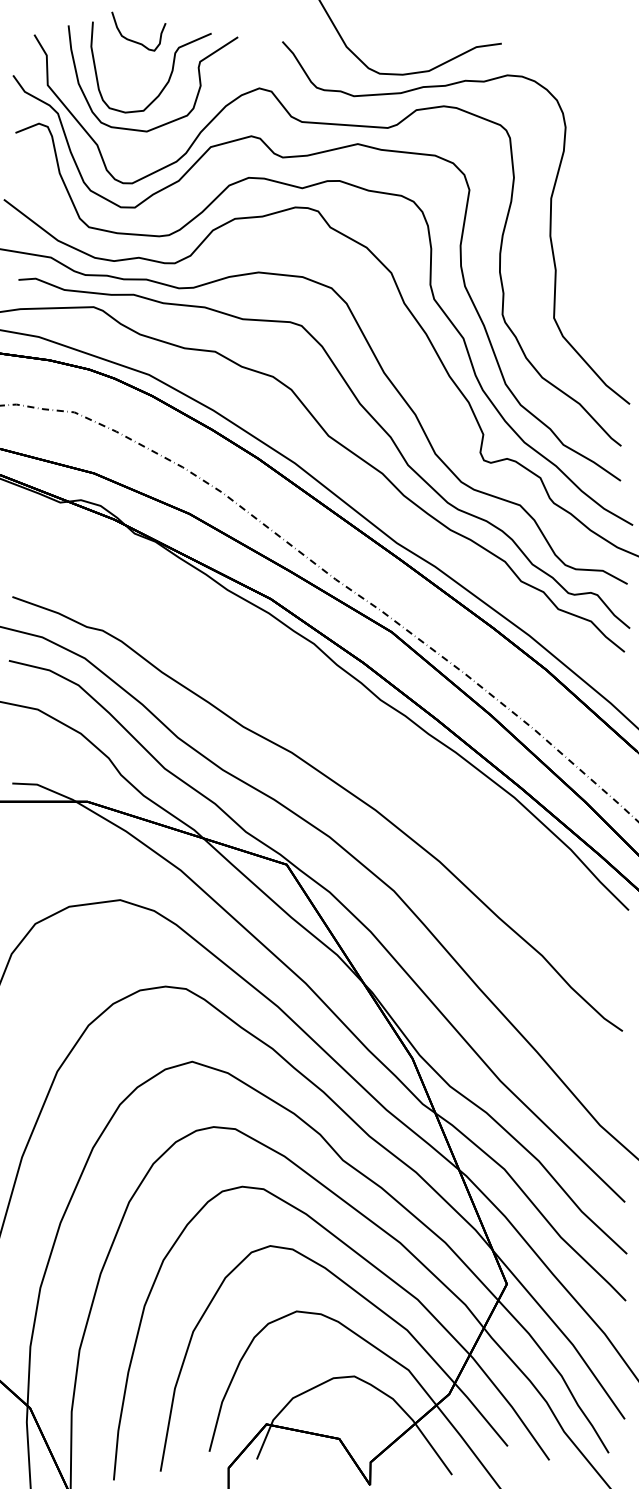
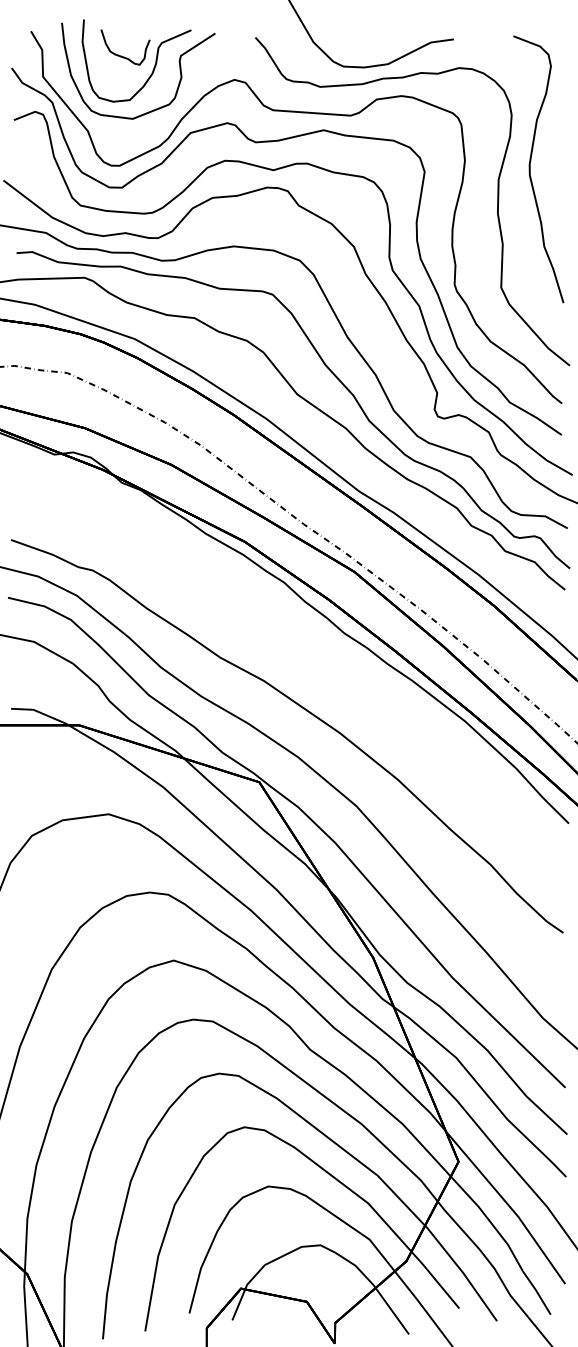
curve: (134, 40) -> (121, 55), moved
curve: (586, 187) -> (530, 169), added

